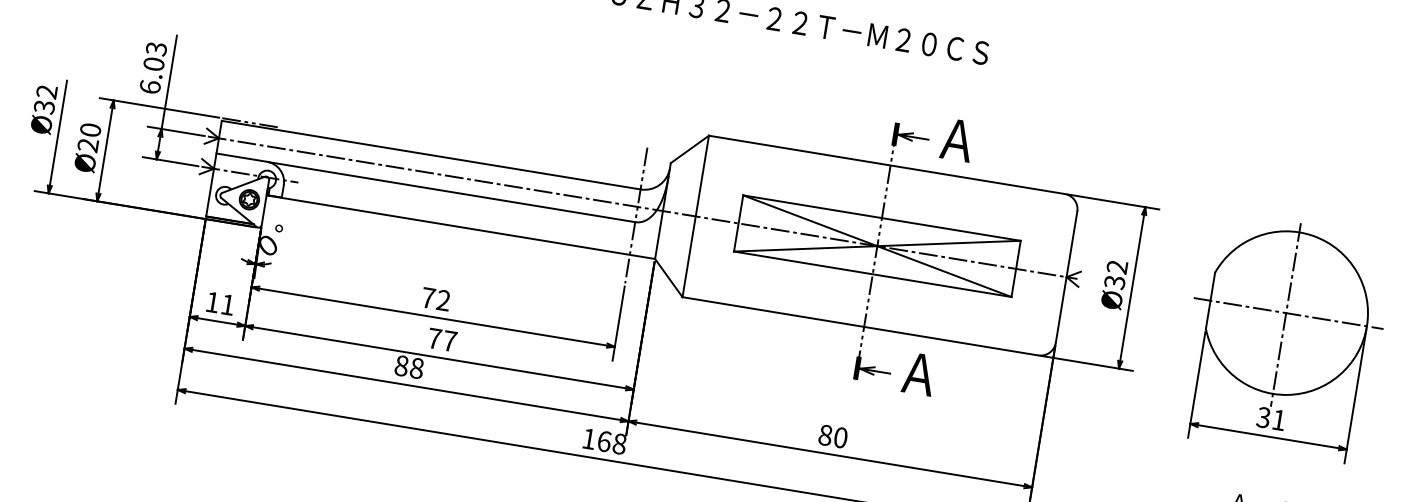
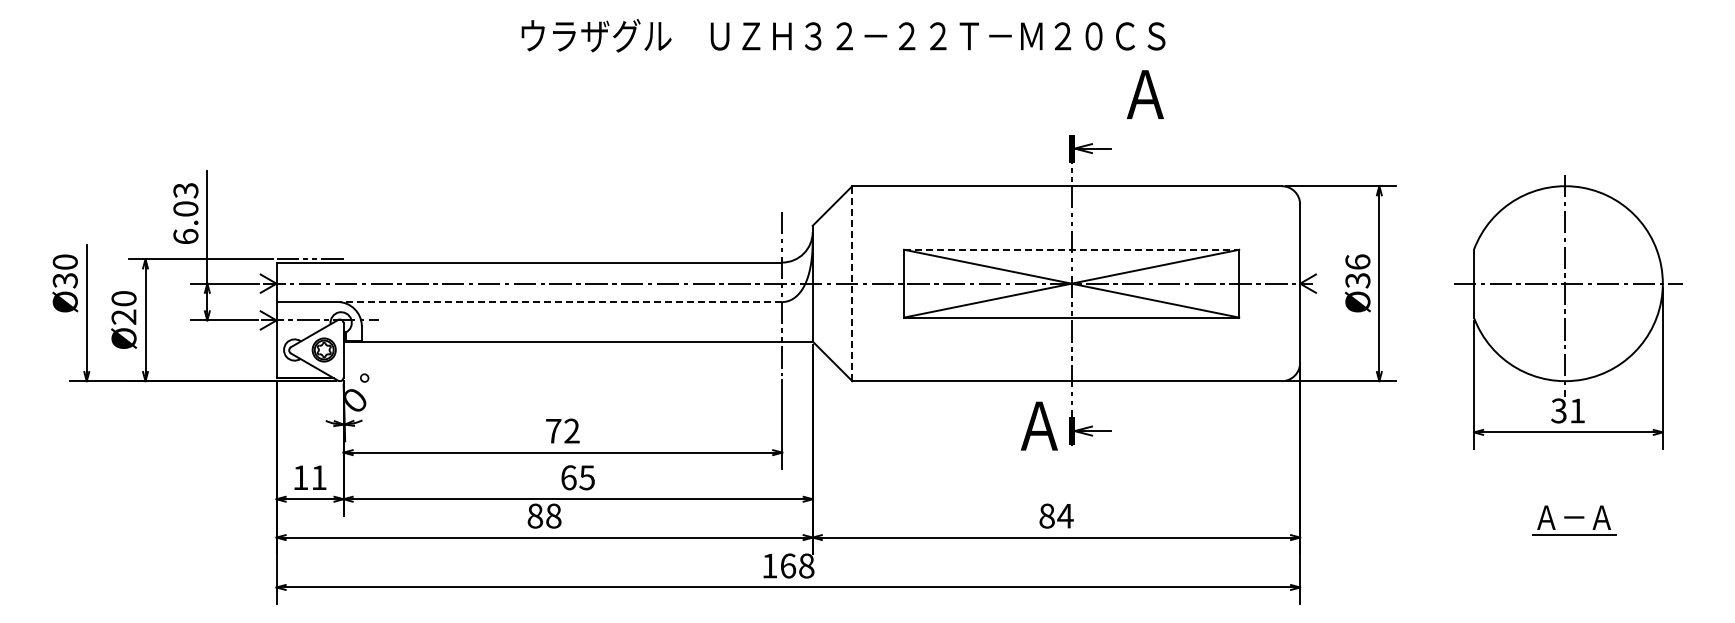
text: (46, 91) -> (64, 261), Ø32 -> Ø30
text: (956, 139) -> (1144, 94), moved
line: (451, 192) -> (560, 302), solid -> dashed
line: (695, 216) -> (852, 283), solid -> dashed
line: (881, 217) -> (1071, 249), solid -> dashed
text: (1117, 266) -> (1357, 261), Ø32 -> Ø36
text: (441, 339) -> (577, 477), 77 -> 65
text: (918, 373) -> (1038, 425), moved
text: (840, 437) -> (1065, 515), 80 -> 84

